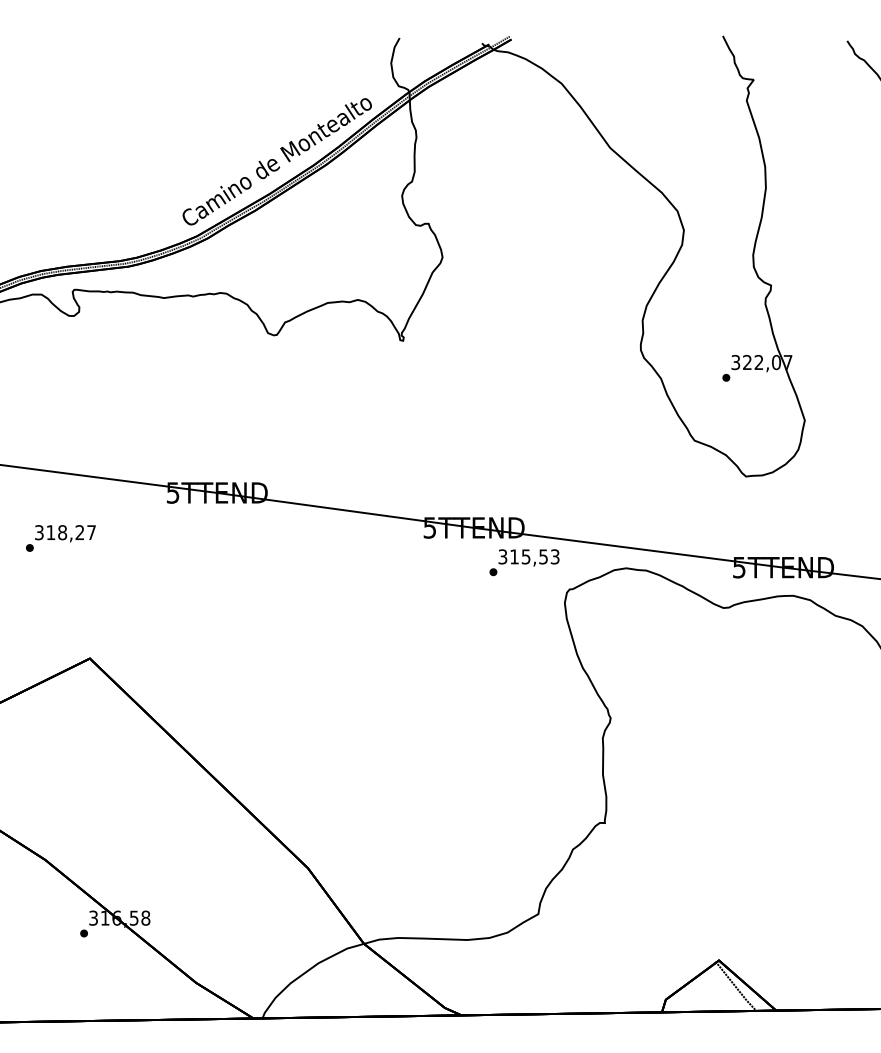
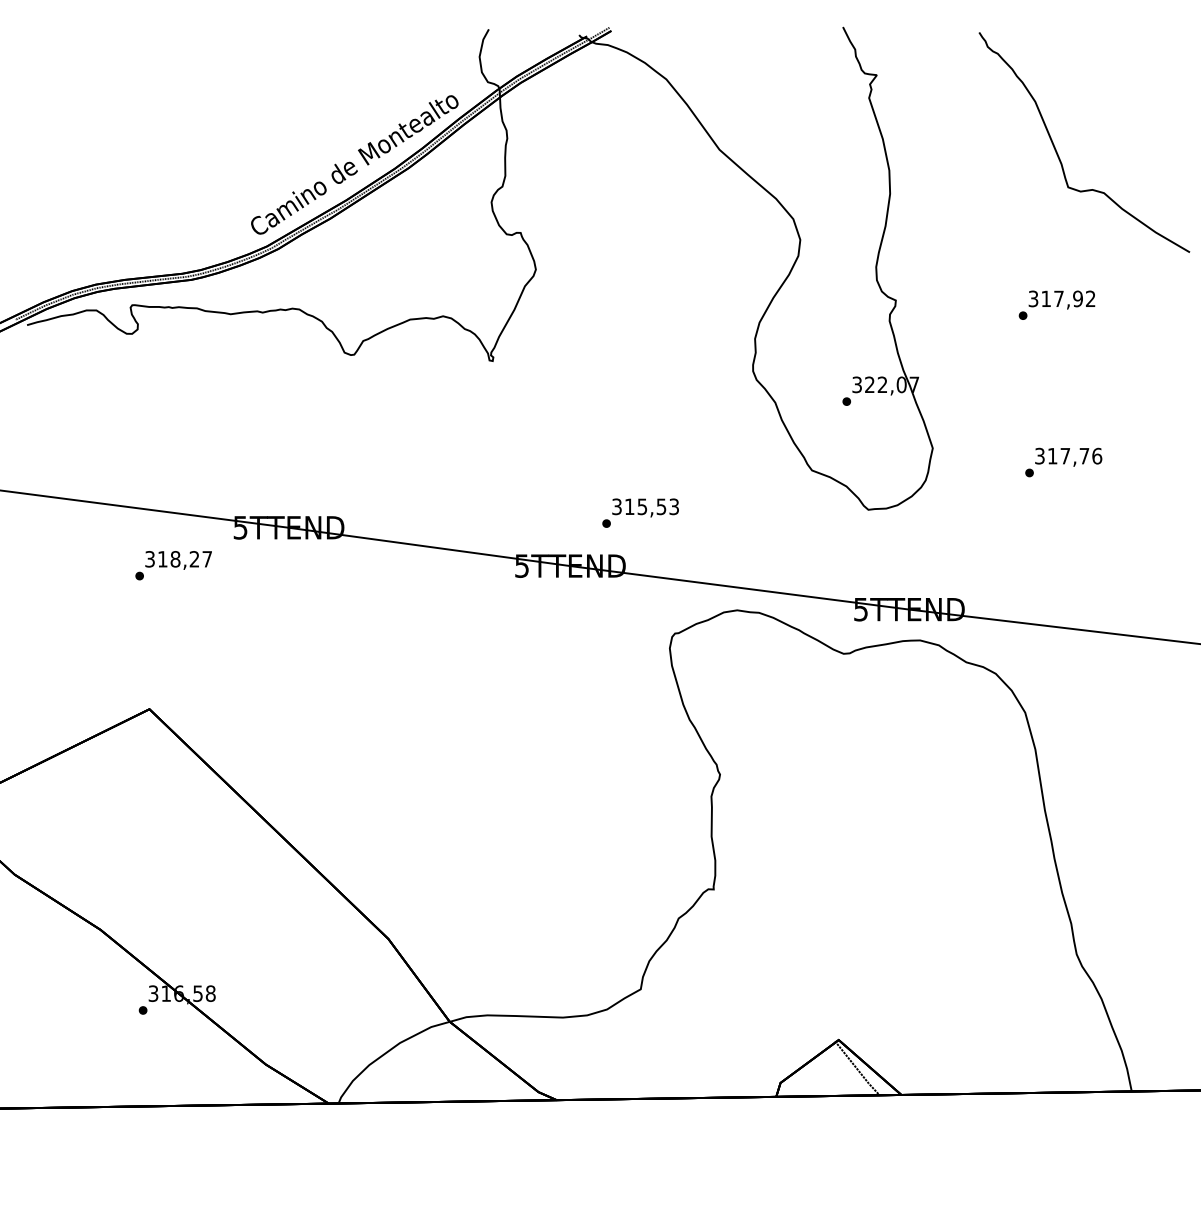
text: (60, 538) -> (173, 565), moved
text: (524, 562) -> (640, 512), moved

